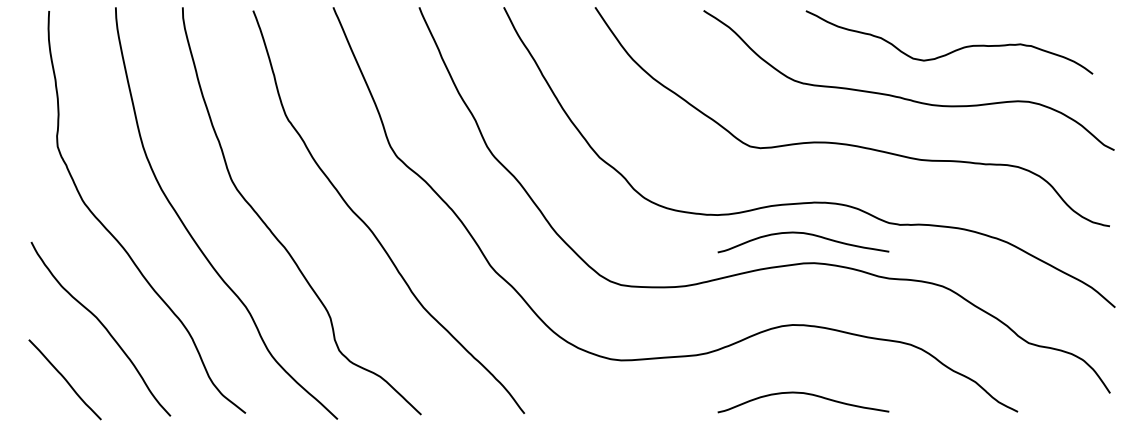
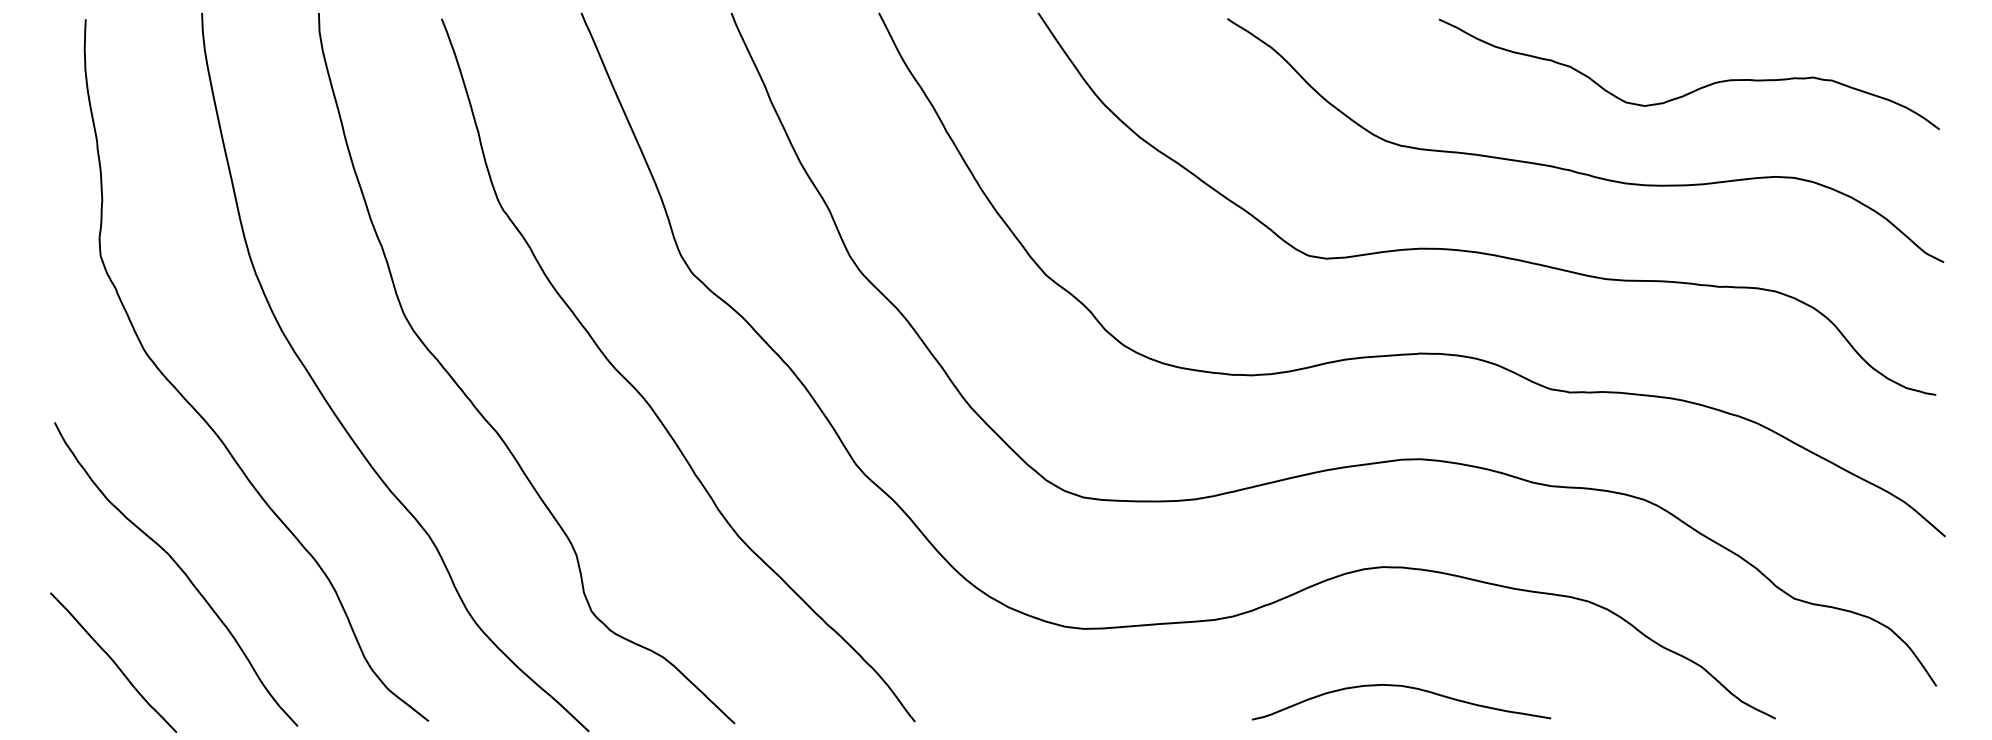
curve: (953, 50) -> (1696, 88), moved
curve: (804, 234) -> (1403, 409), removed

